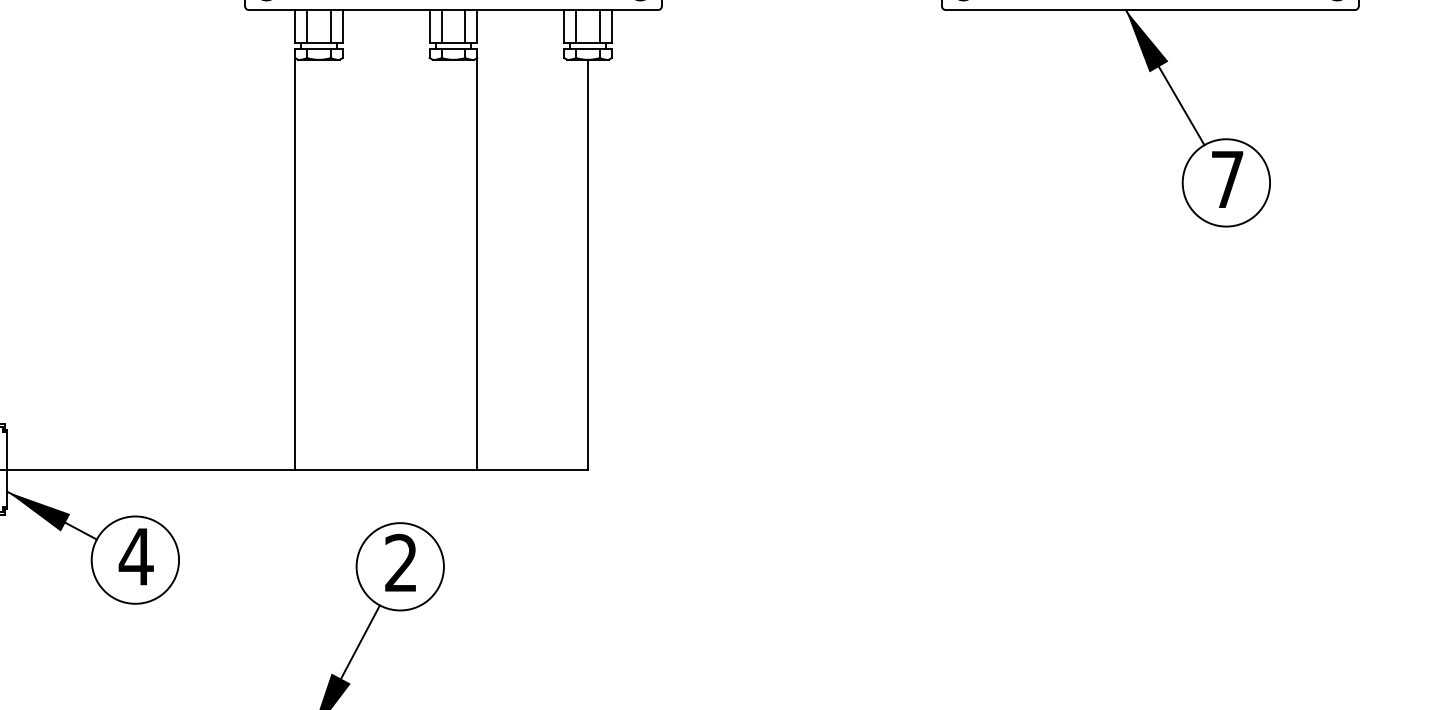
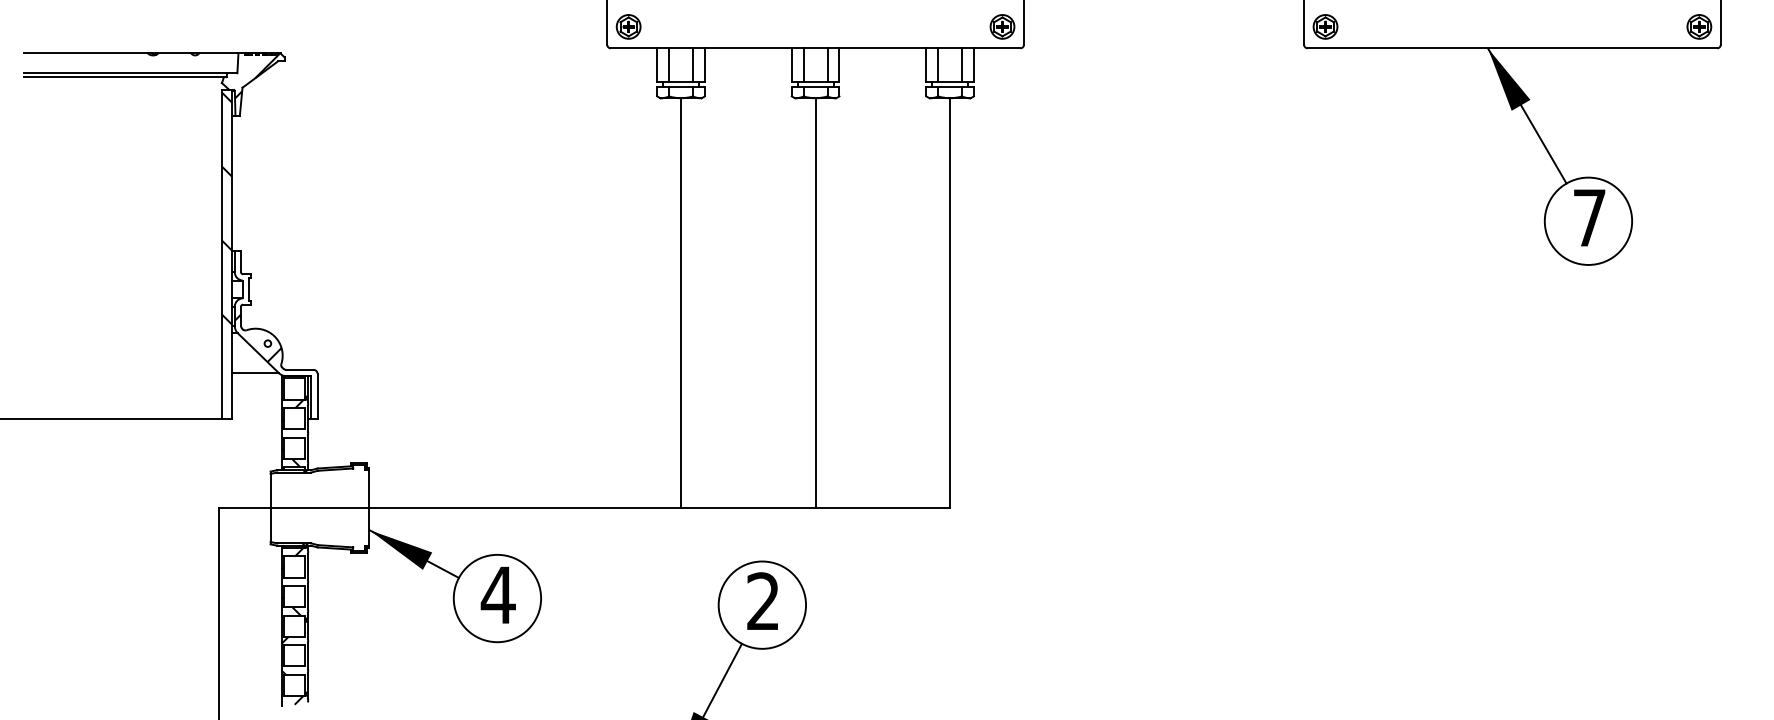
line: (295, 264) -> (681, 302), moved
line: (476, 264) -> (815, 302), moved

